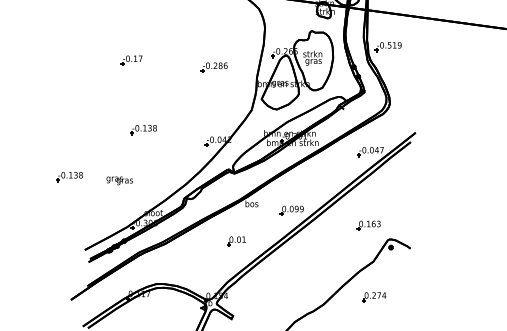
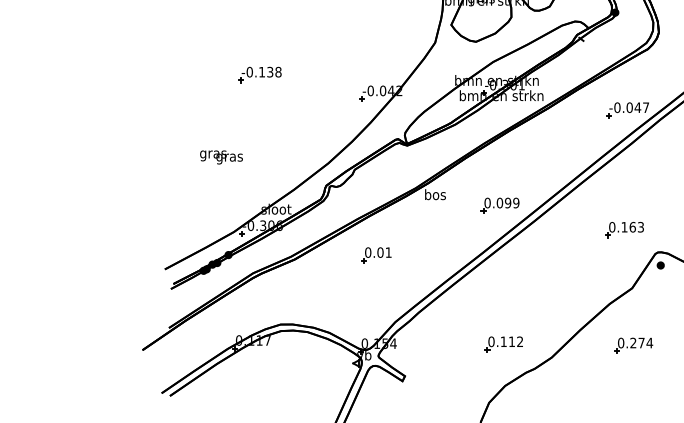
part: (69, 177) -> (140, 151), removed
part: (236, 241) -> (376, 255), moved
part: (293, 296) -> (502, 344), added

